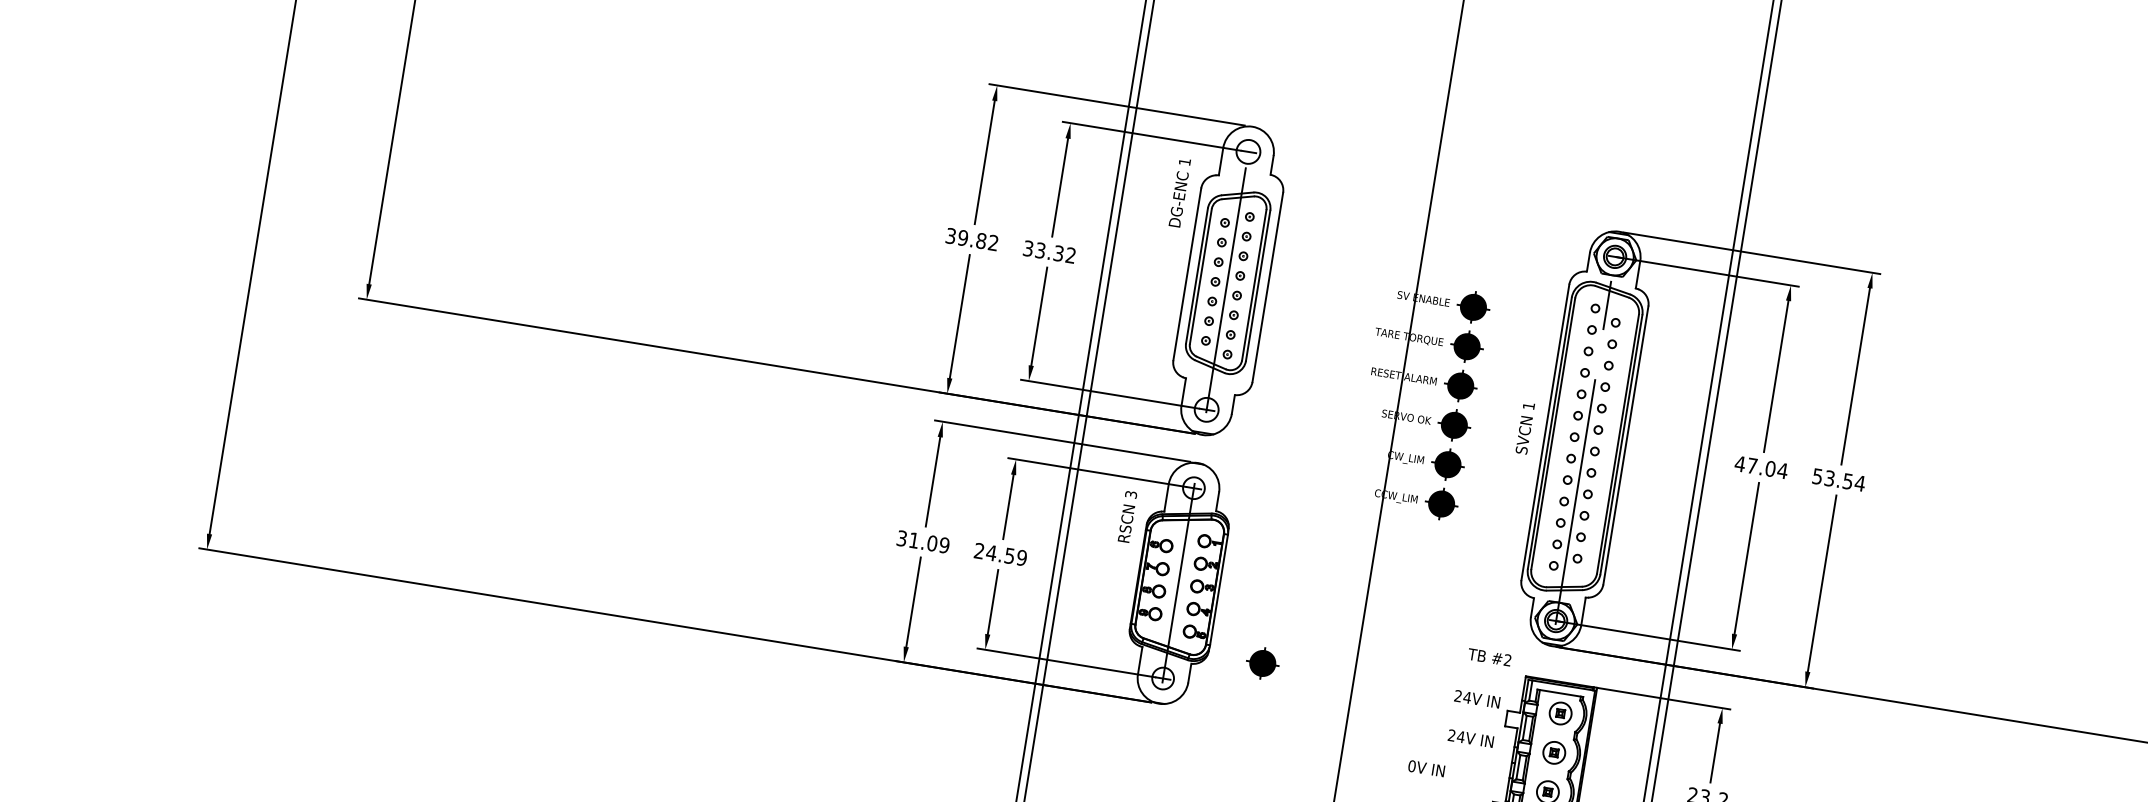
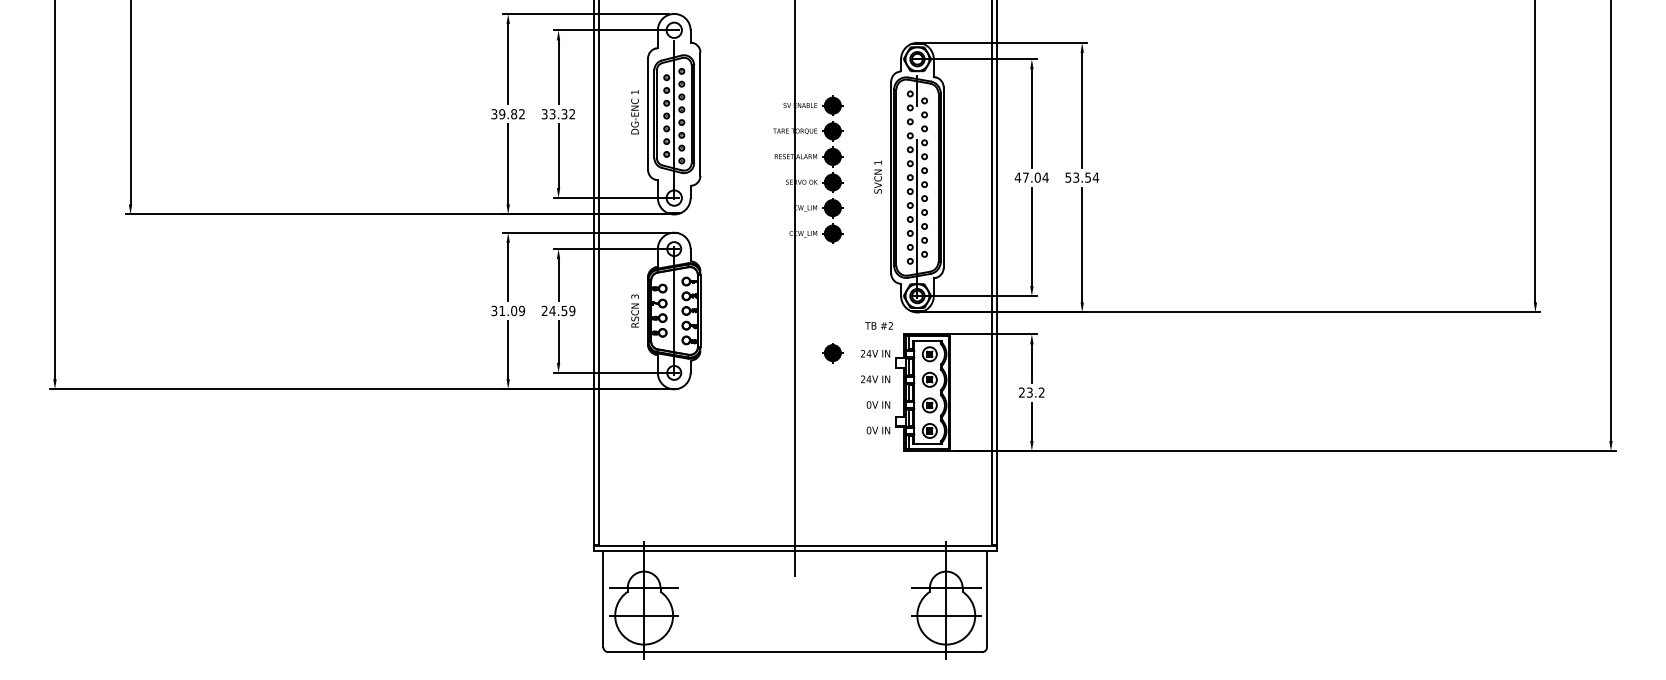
text: (1179, 193) -> (634, 112), moved
text: (1126, 515) -> (634, 310), moved
part: (1262, 663) -> (832, 353), moved
text: (1426, 767) -> (878, 404), moved

